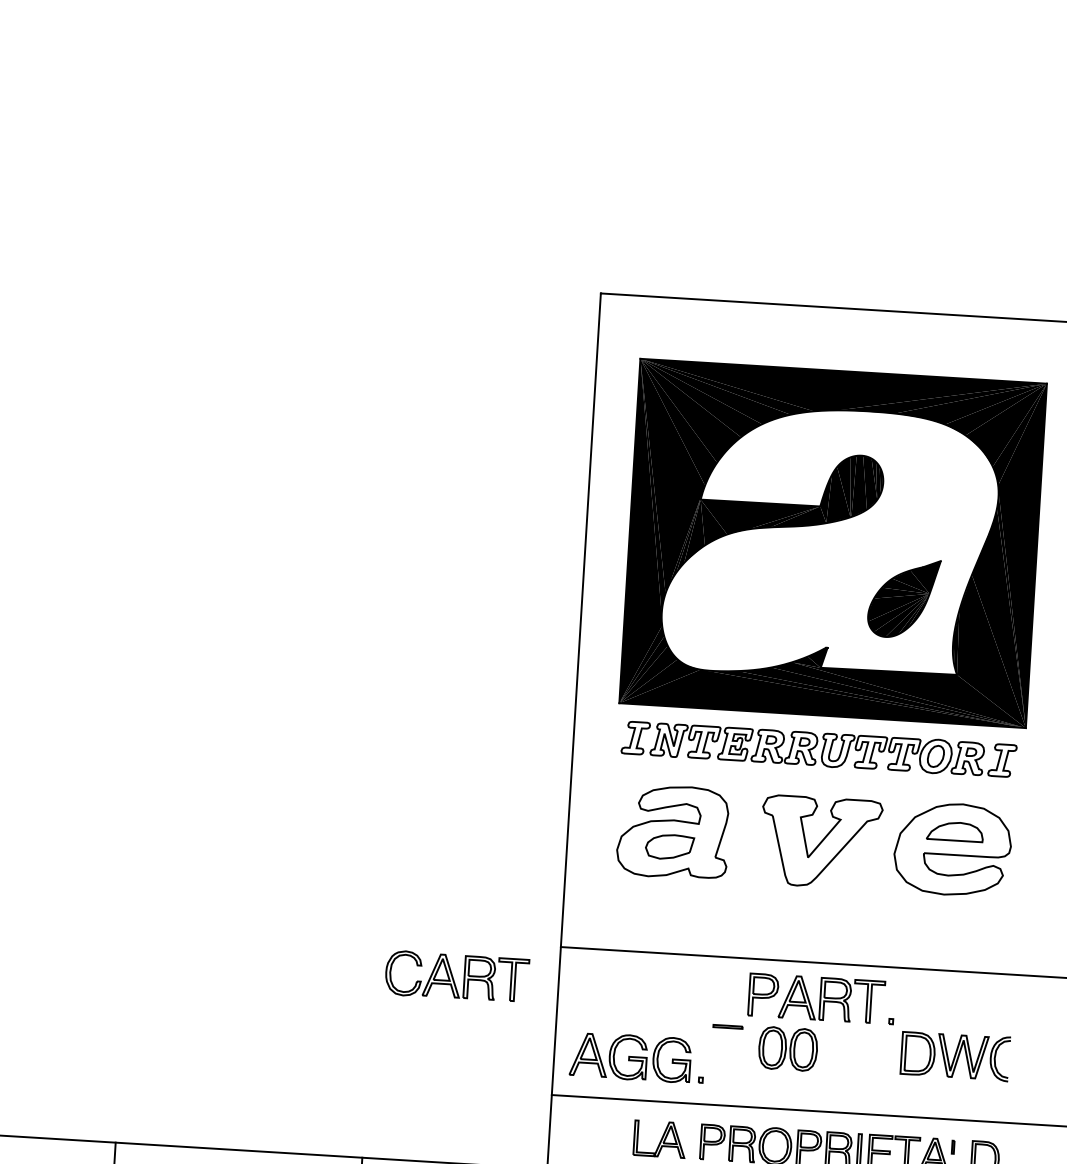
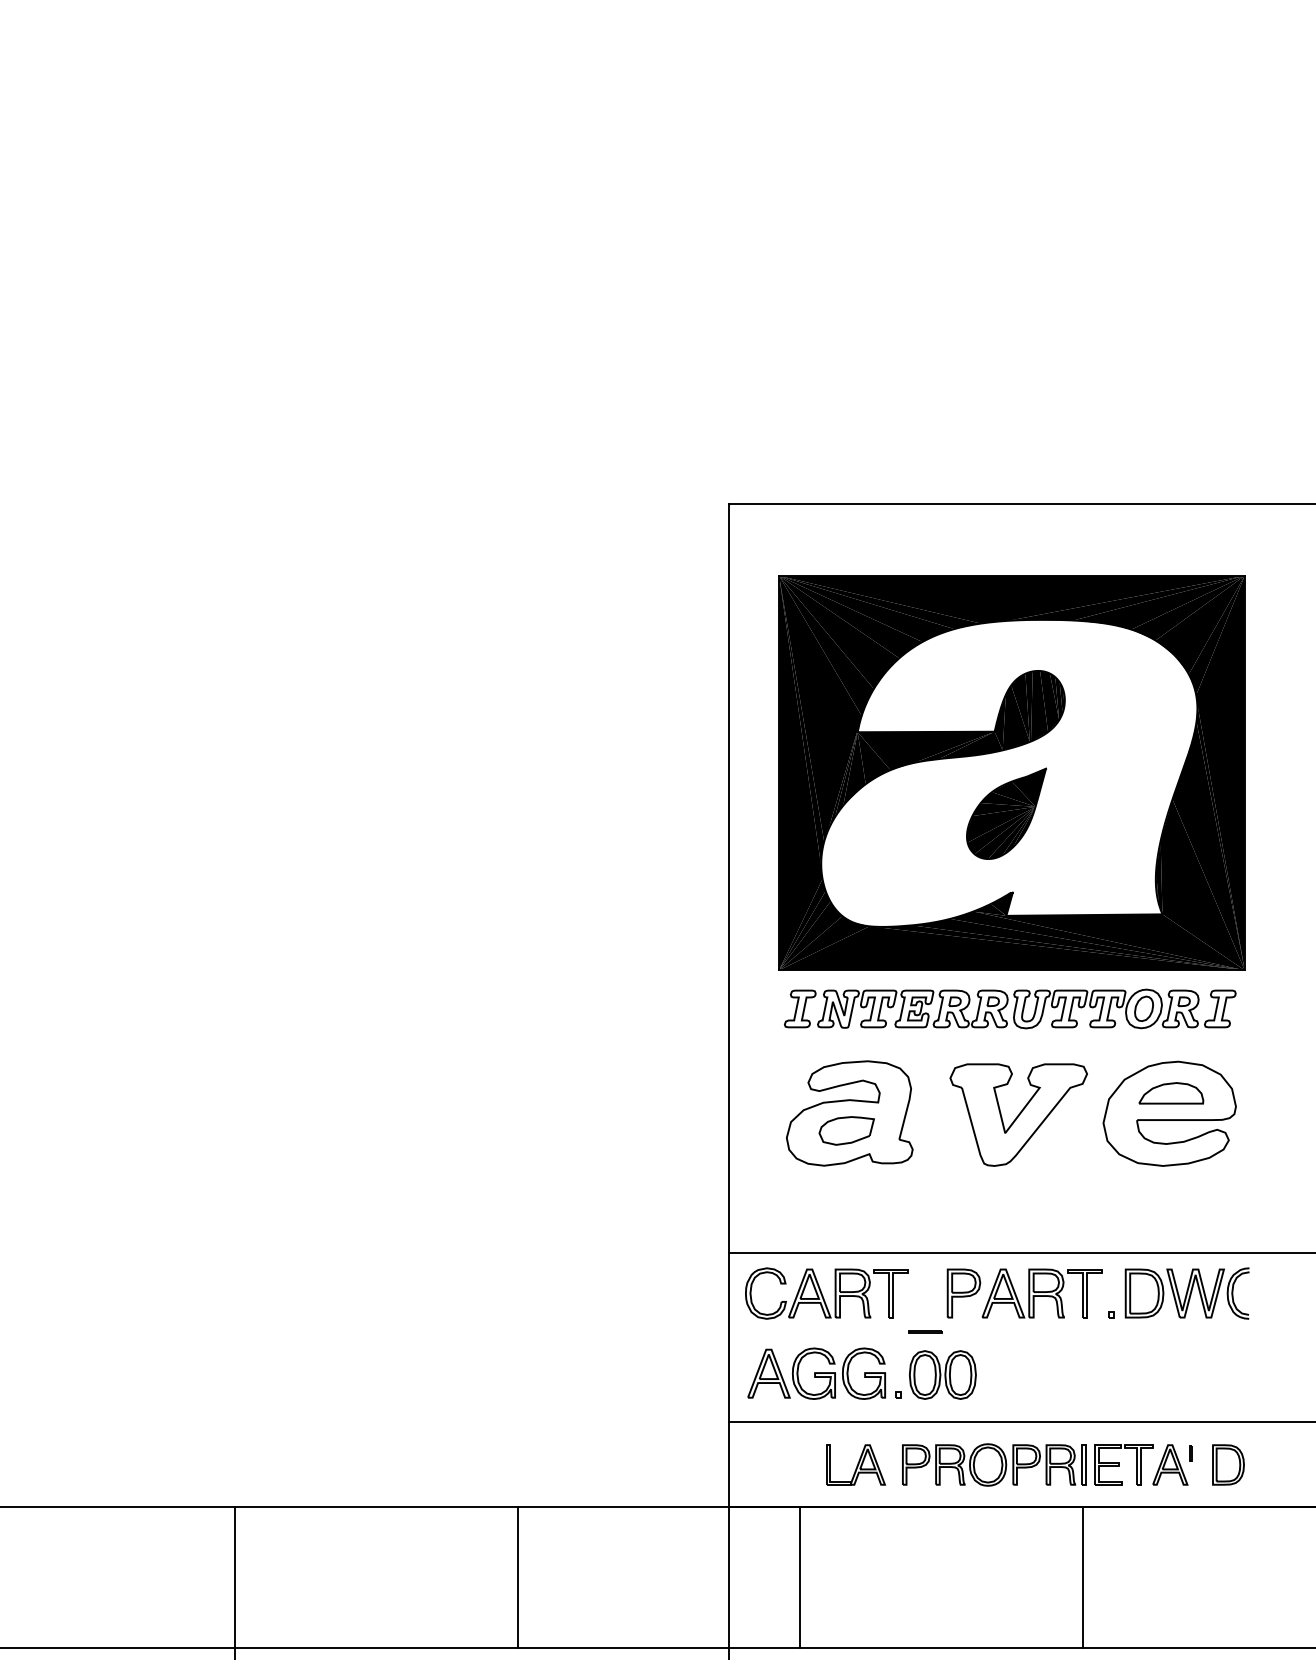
part: (903, 598) -> (1006, 813), moved
part: (456, 976) -> (826, 1293), moved
part: (787, 1048) -> (942, 1374), moved
part: (954, 1056) -> (1186, 1293), moved

